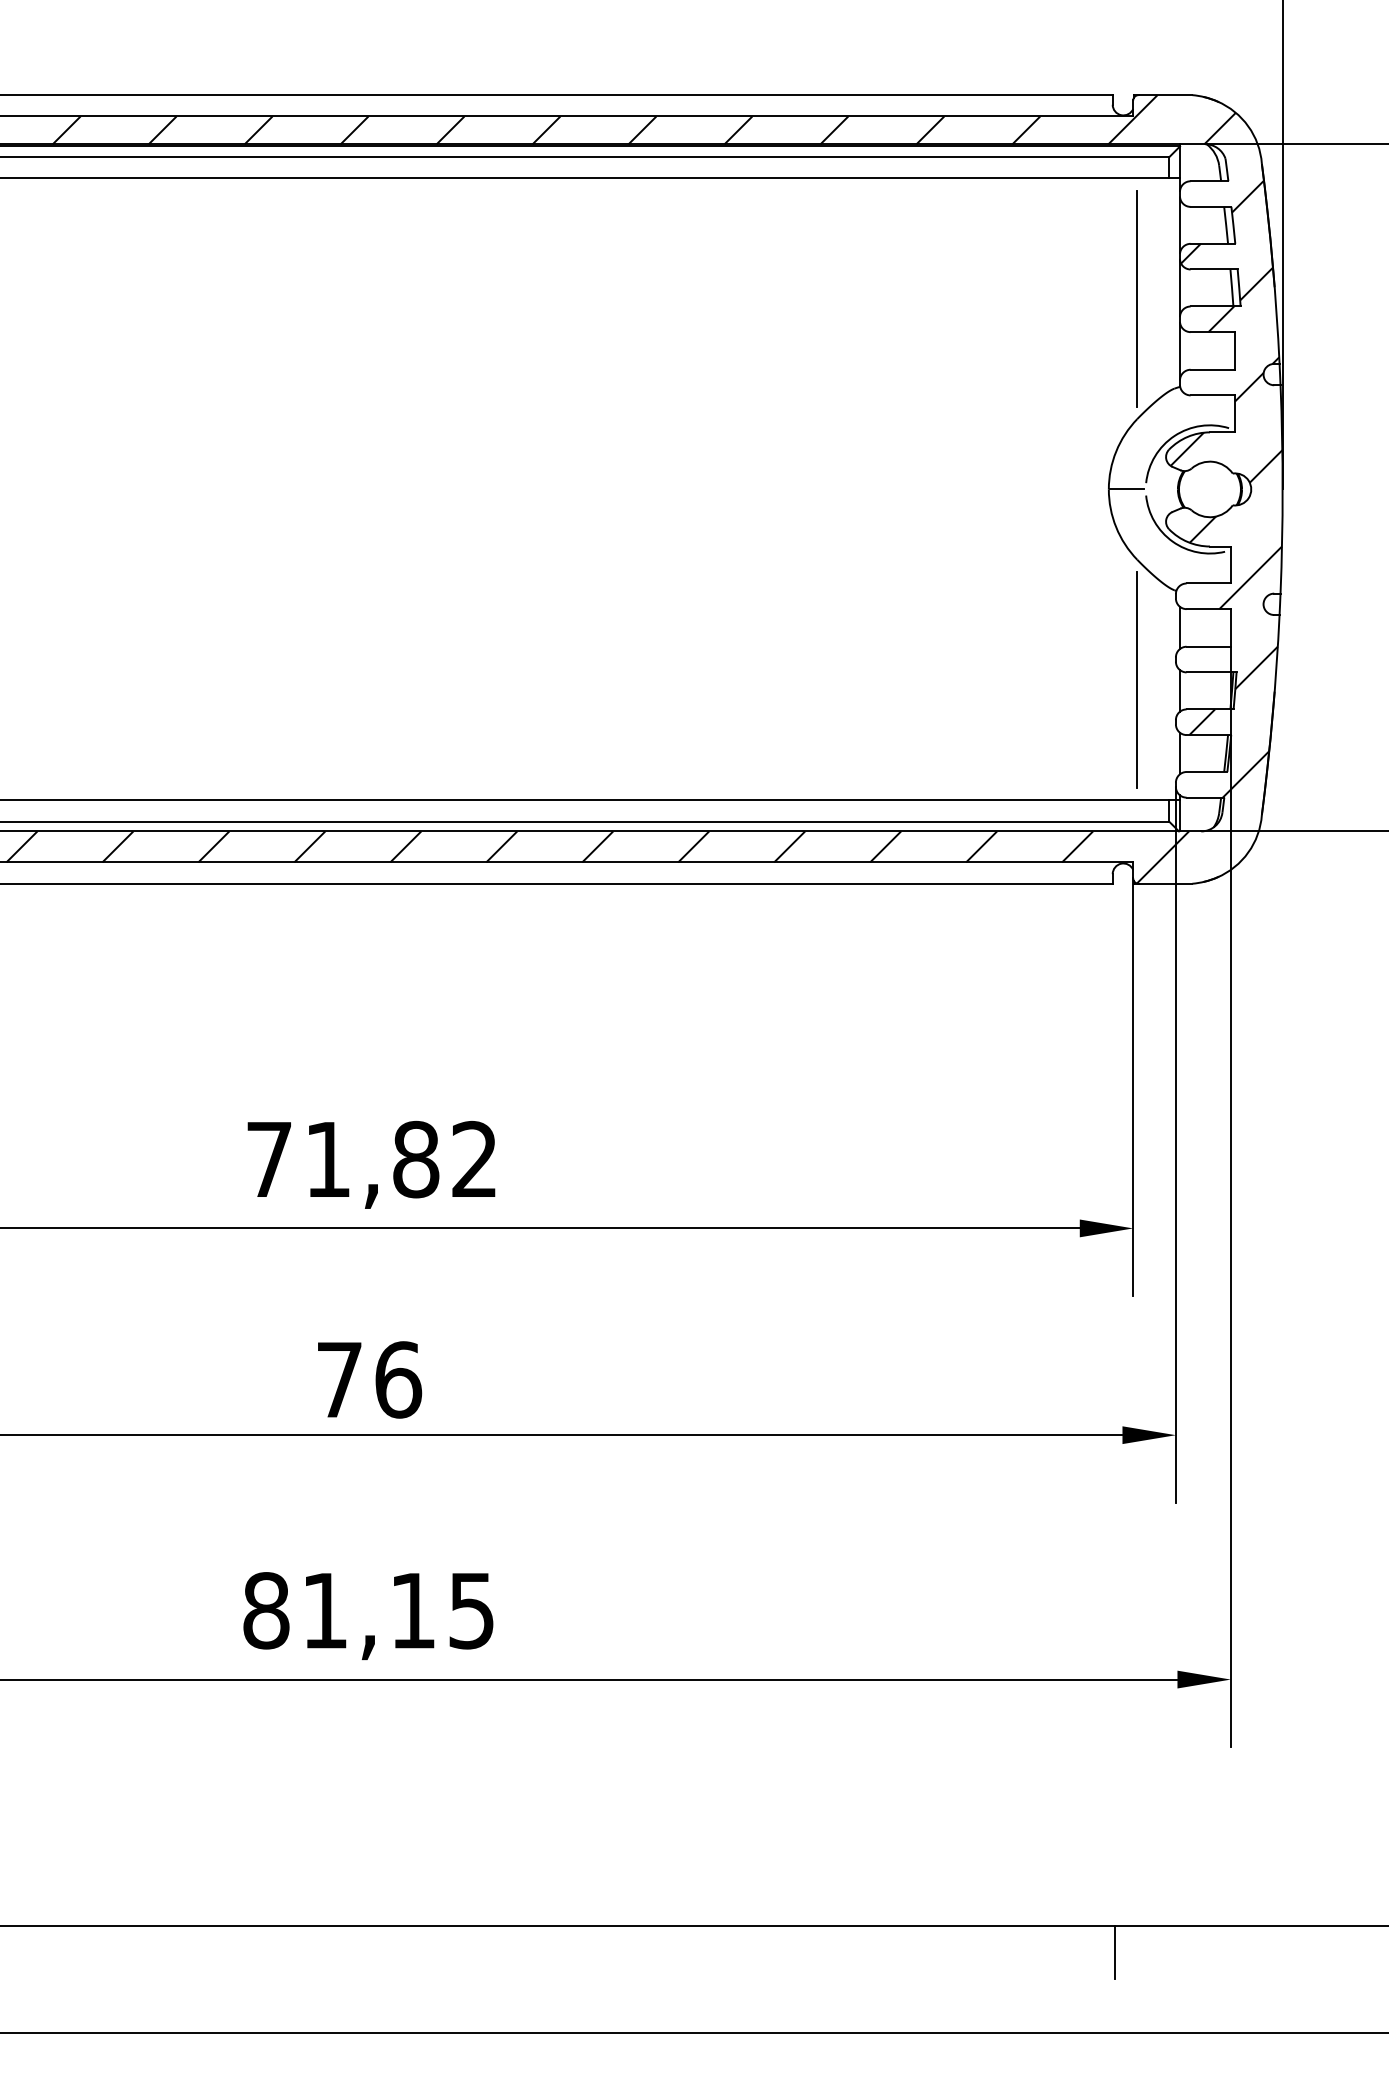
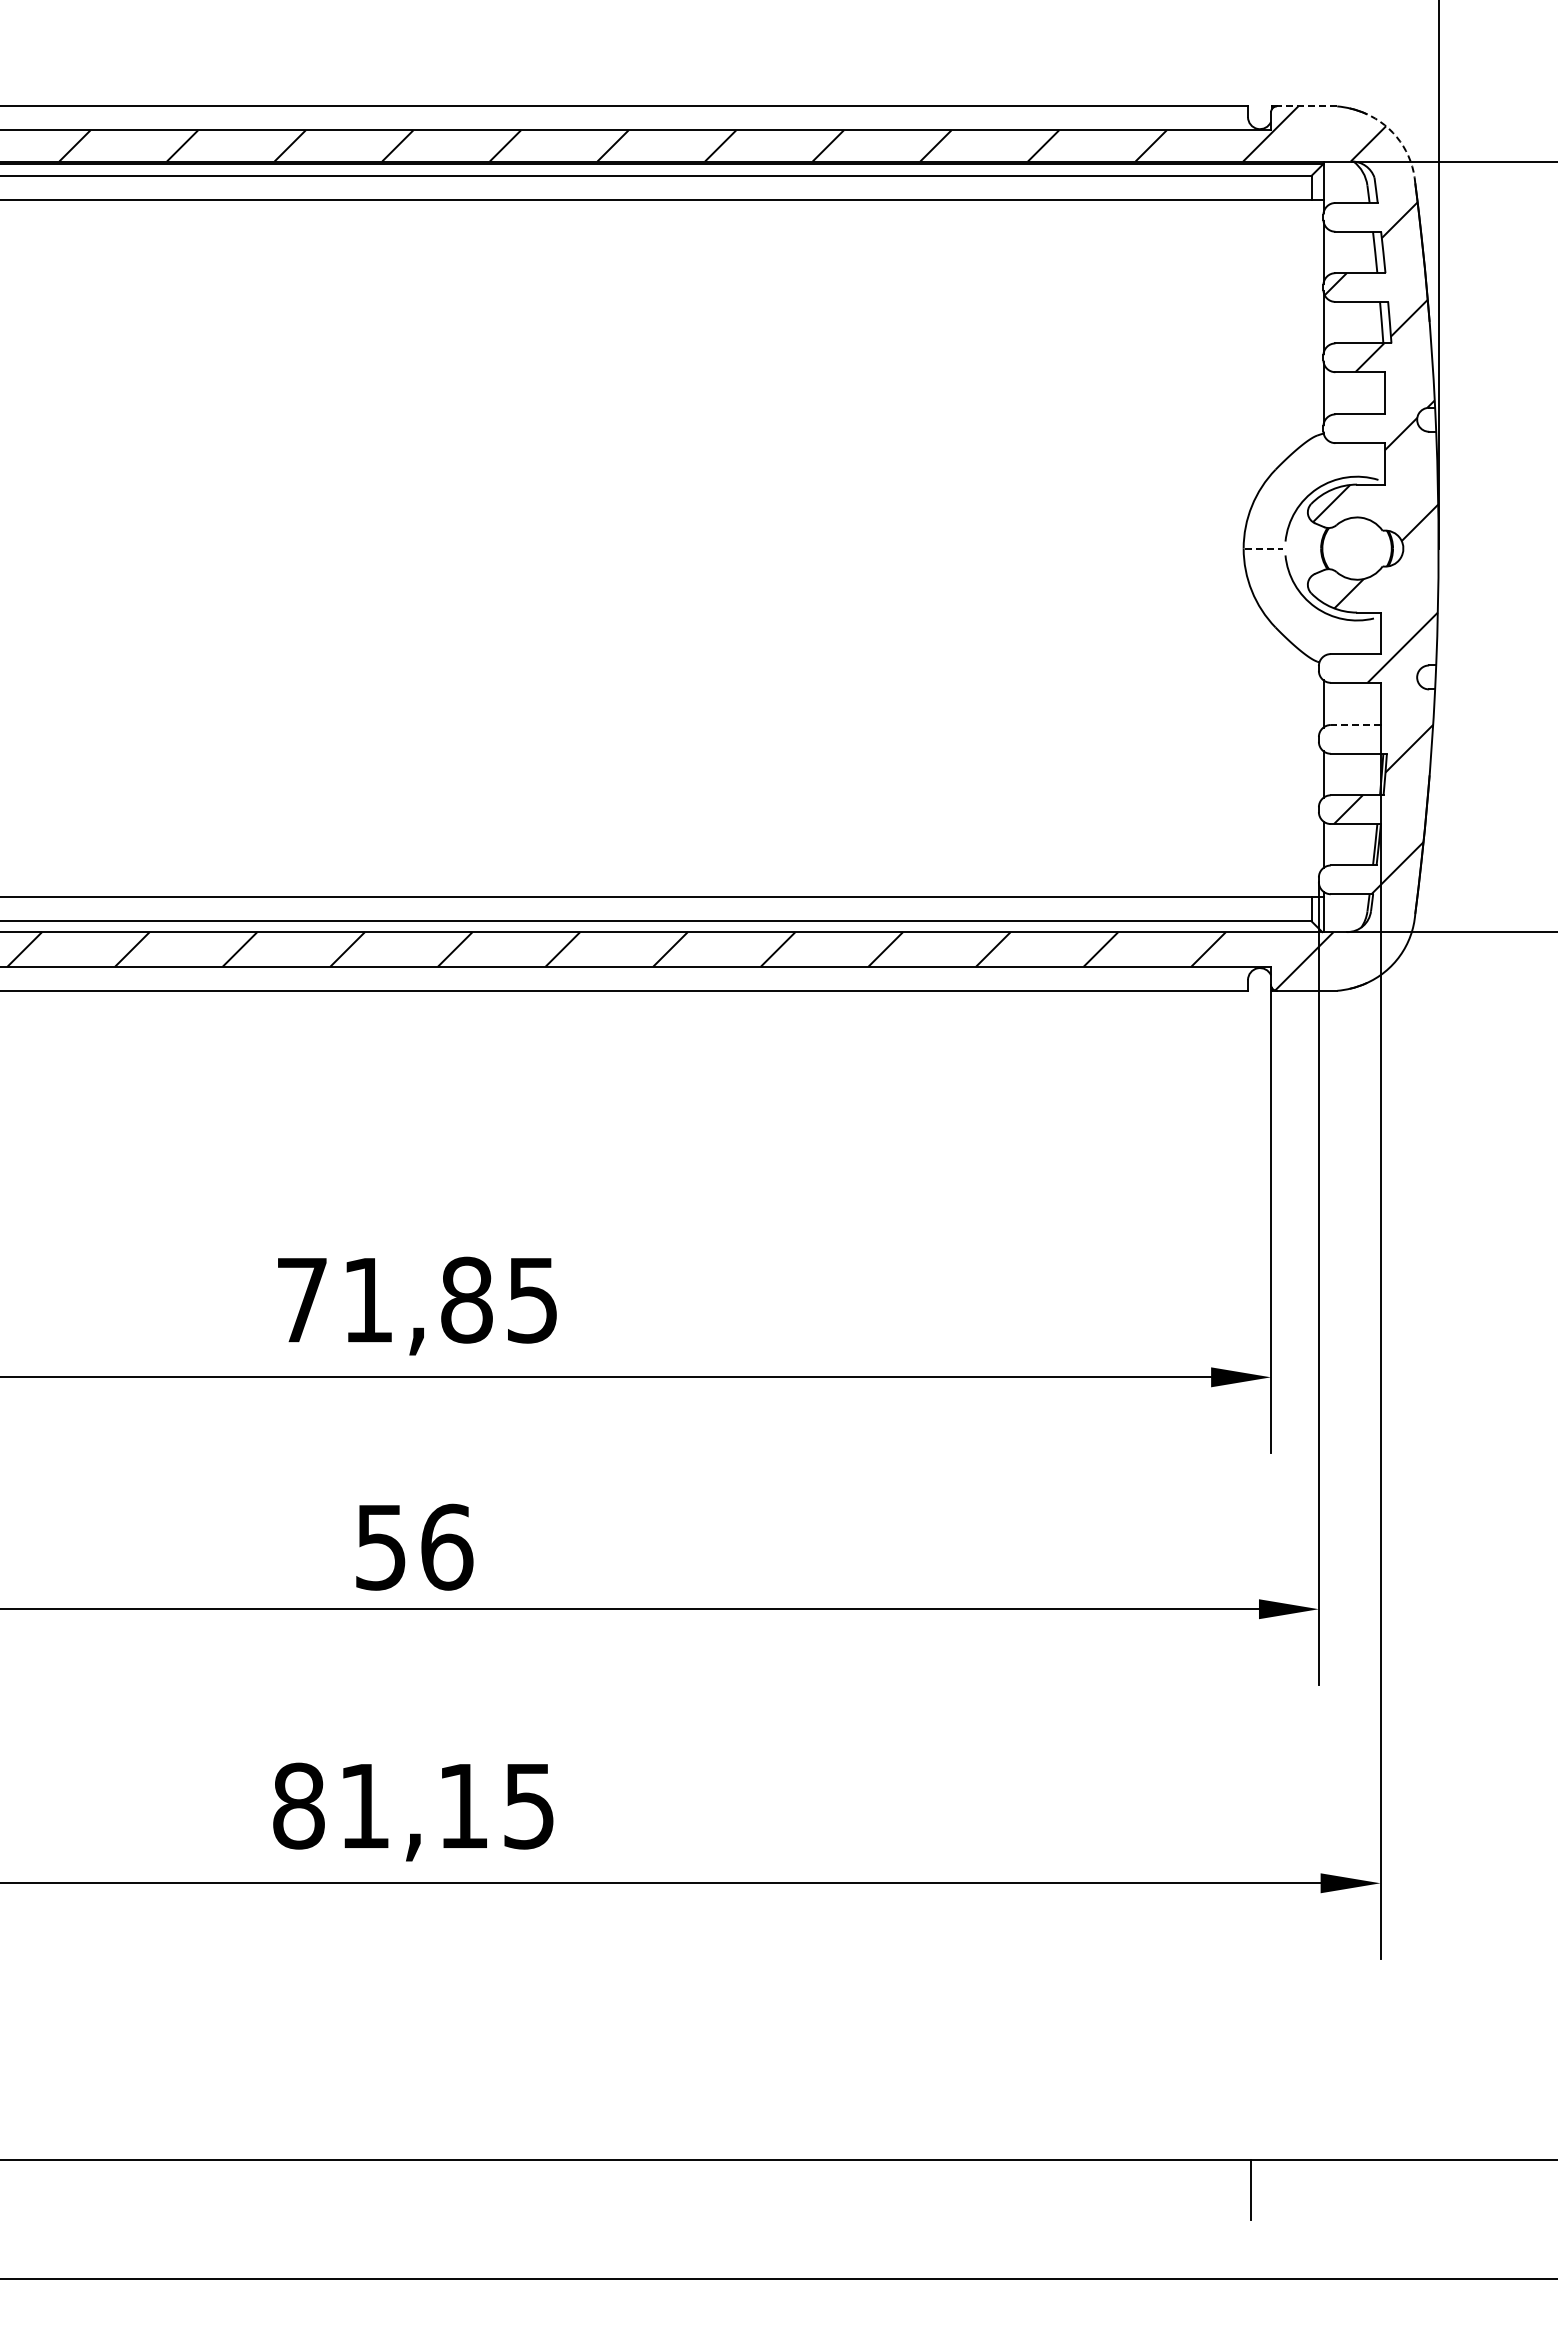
line: (1164, 95) -> (1306, 106), solid -> dashed
arc: (1248, 126) -> (1400, 141), solid -> dashed
line: (1137, 298) -> (1275, 334), removed
line: (1126, 489) -> (1263, 548), solid -> dashed
line: (1208, 647) -> (1355, 725), solid -> dashed
line: (1137, 680) -> (1275, 762), removed
text: (473, 1159) -> (531, 1299), 71,82 -> 71,85
text: (339, 1380) -> (380, 1547), 76 -> 56

